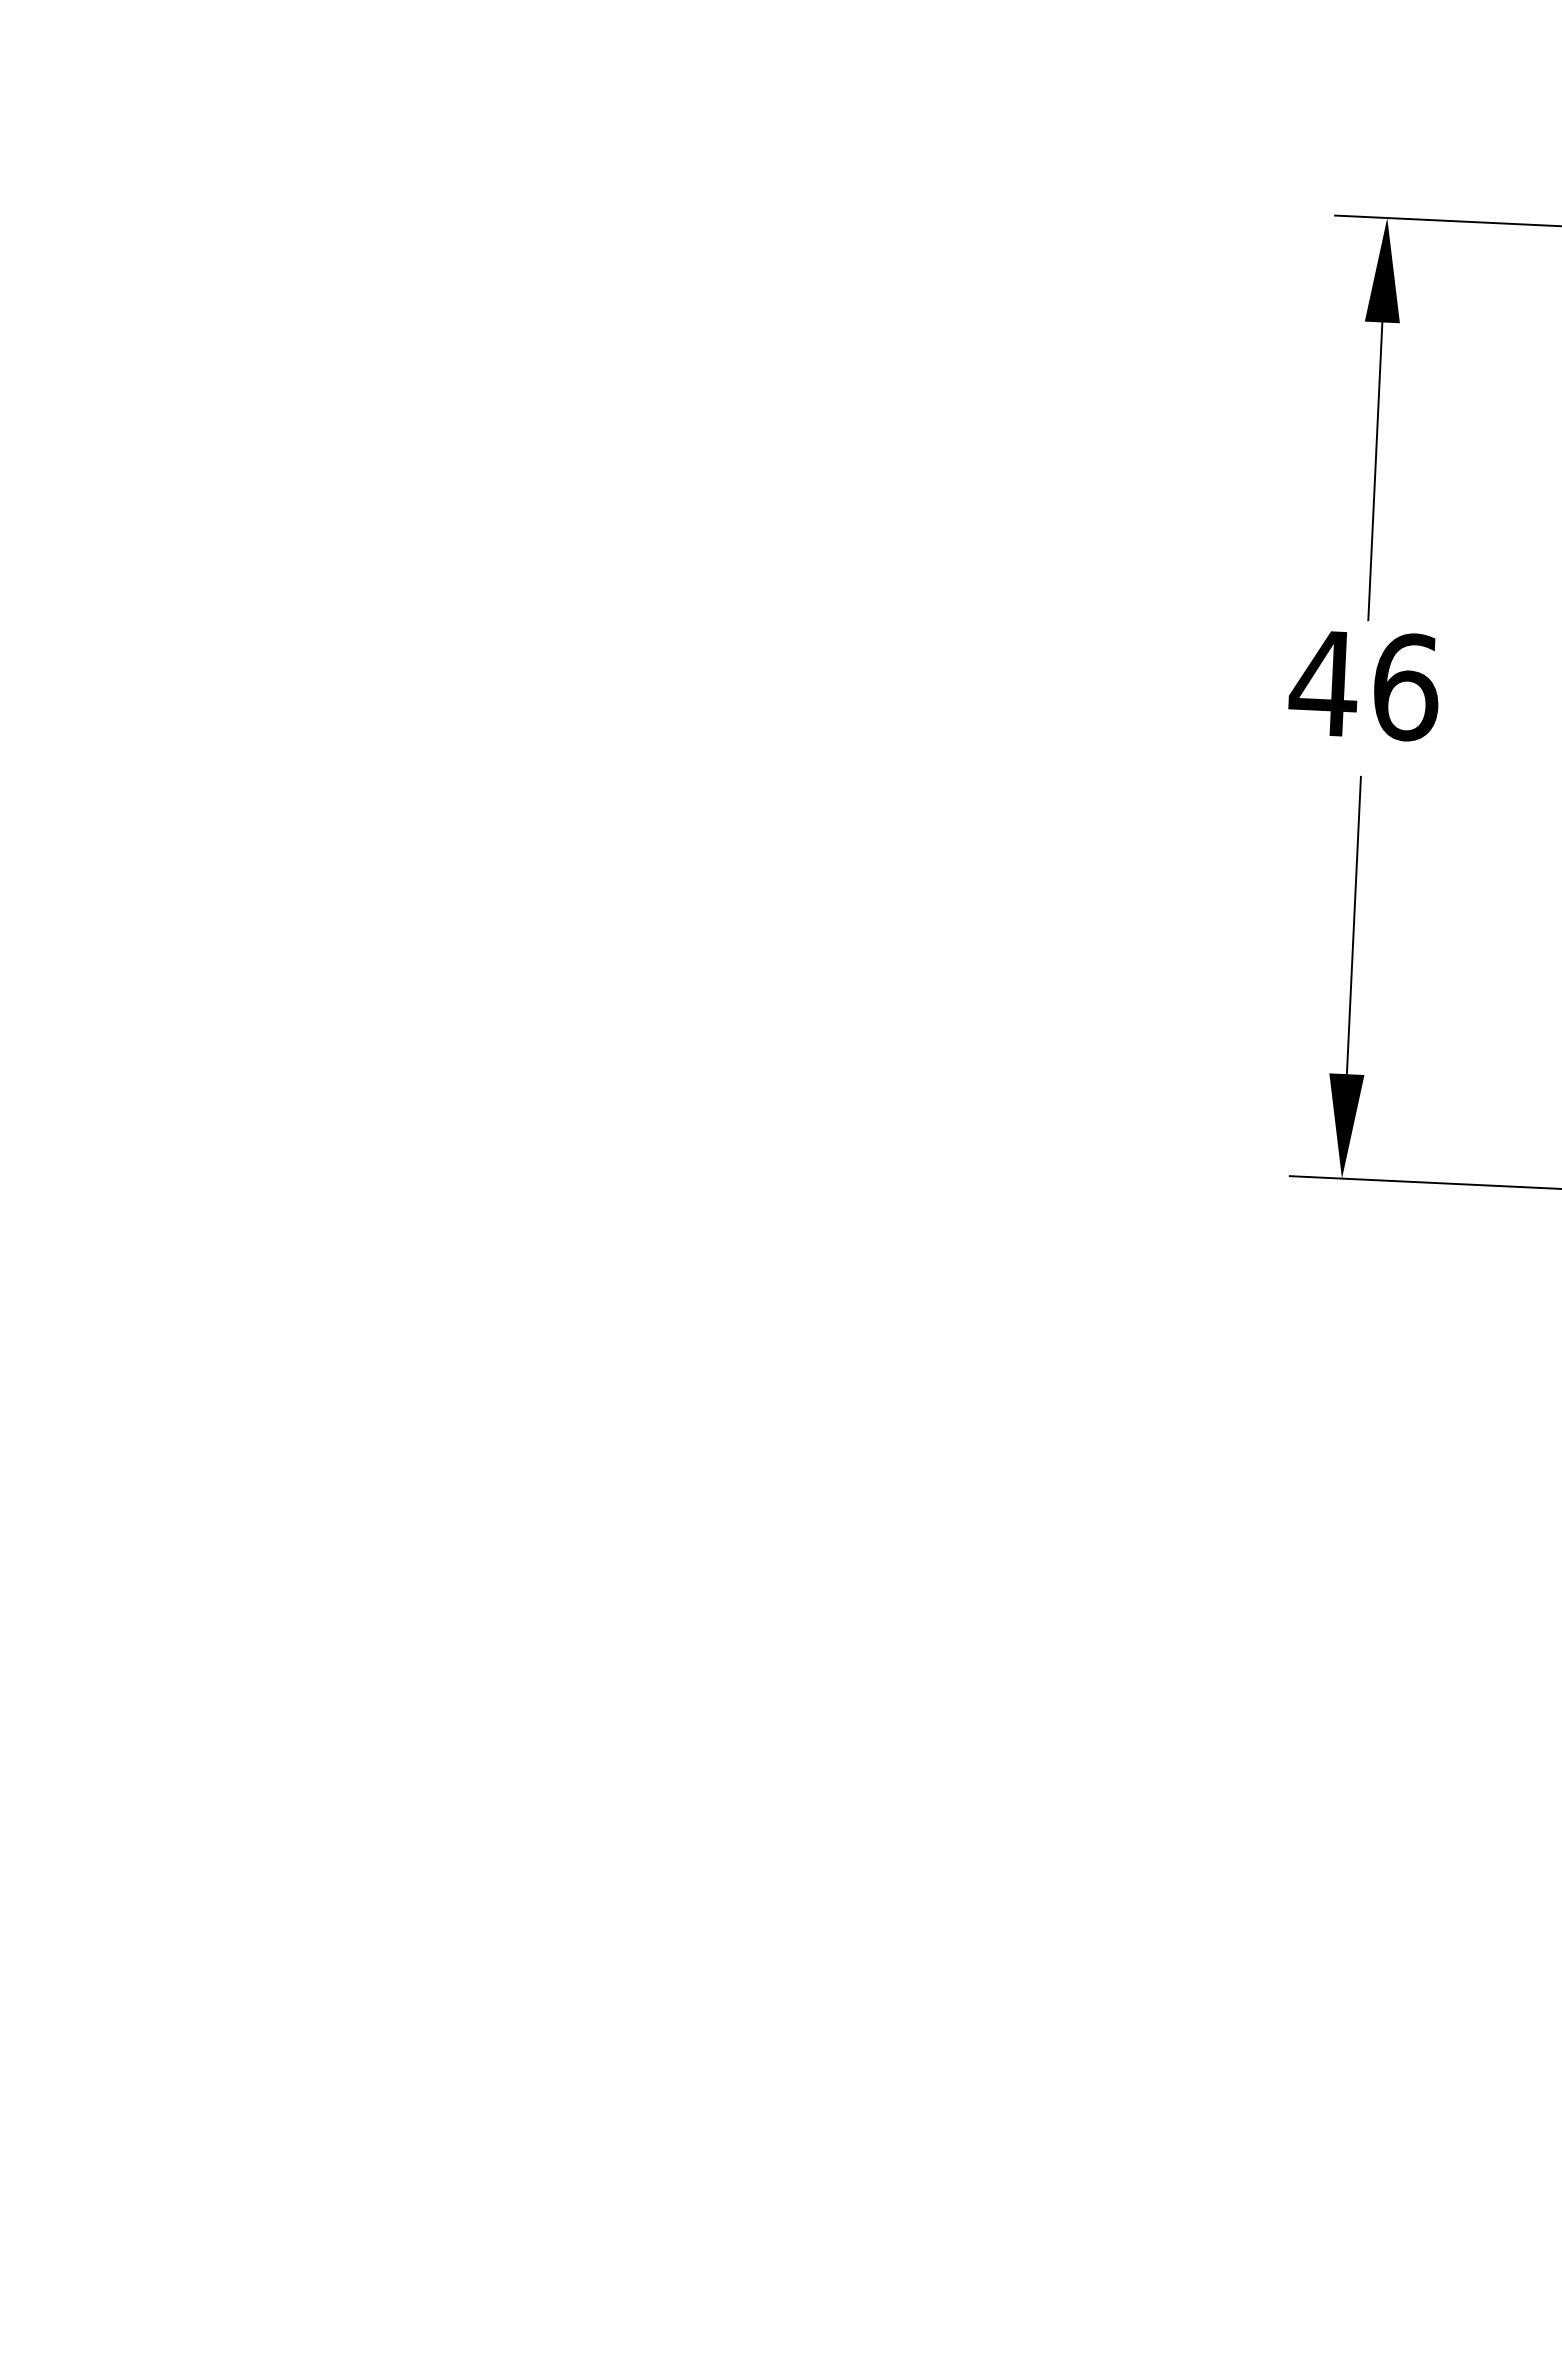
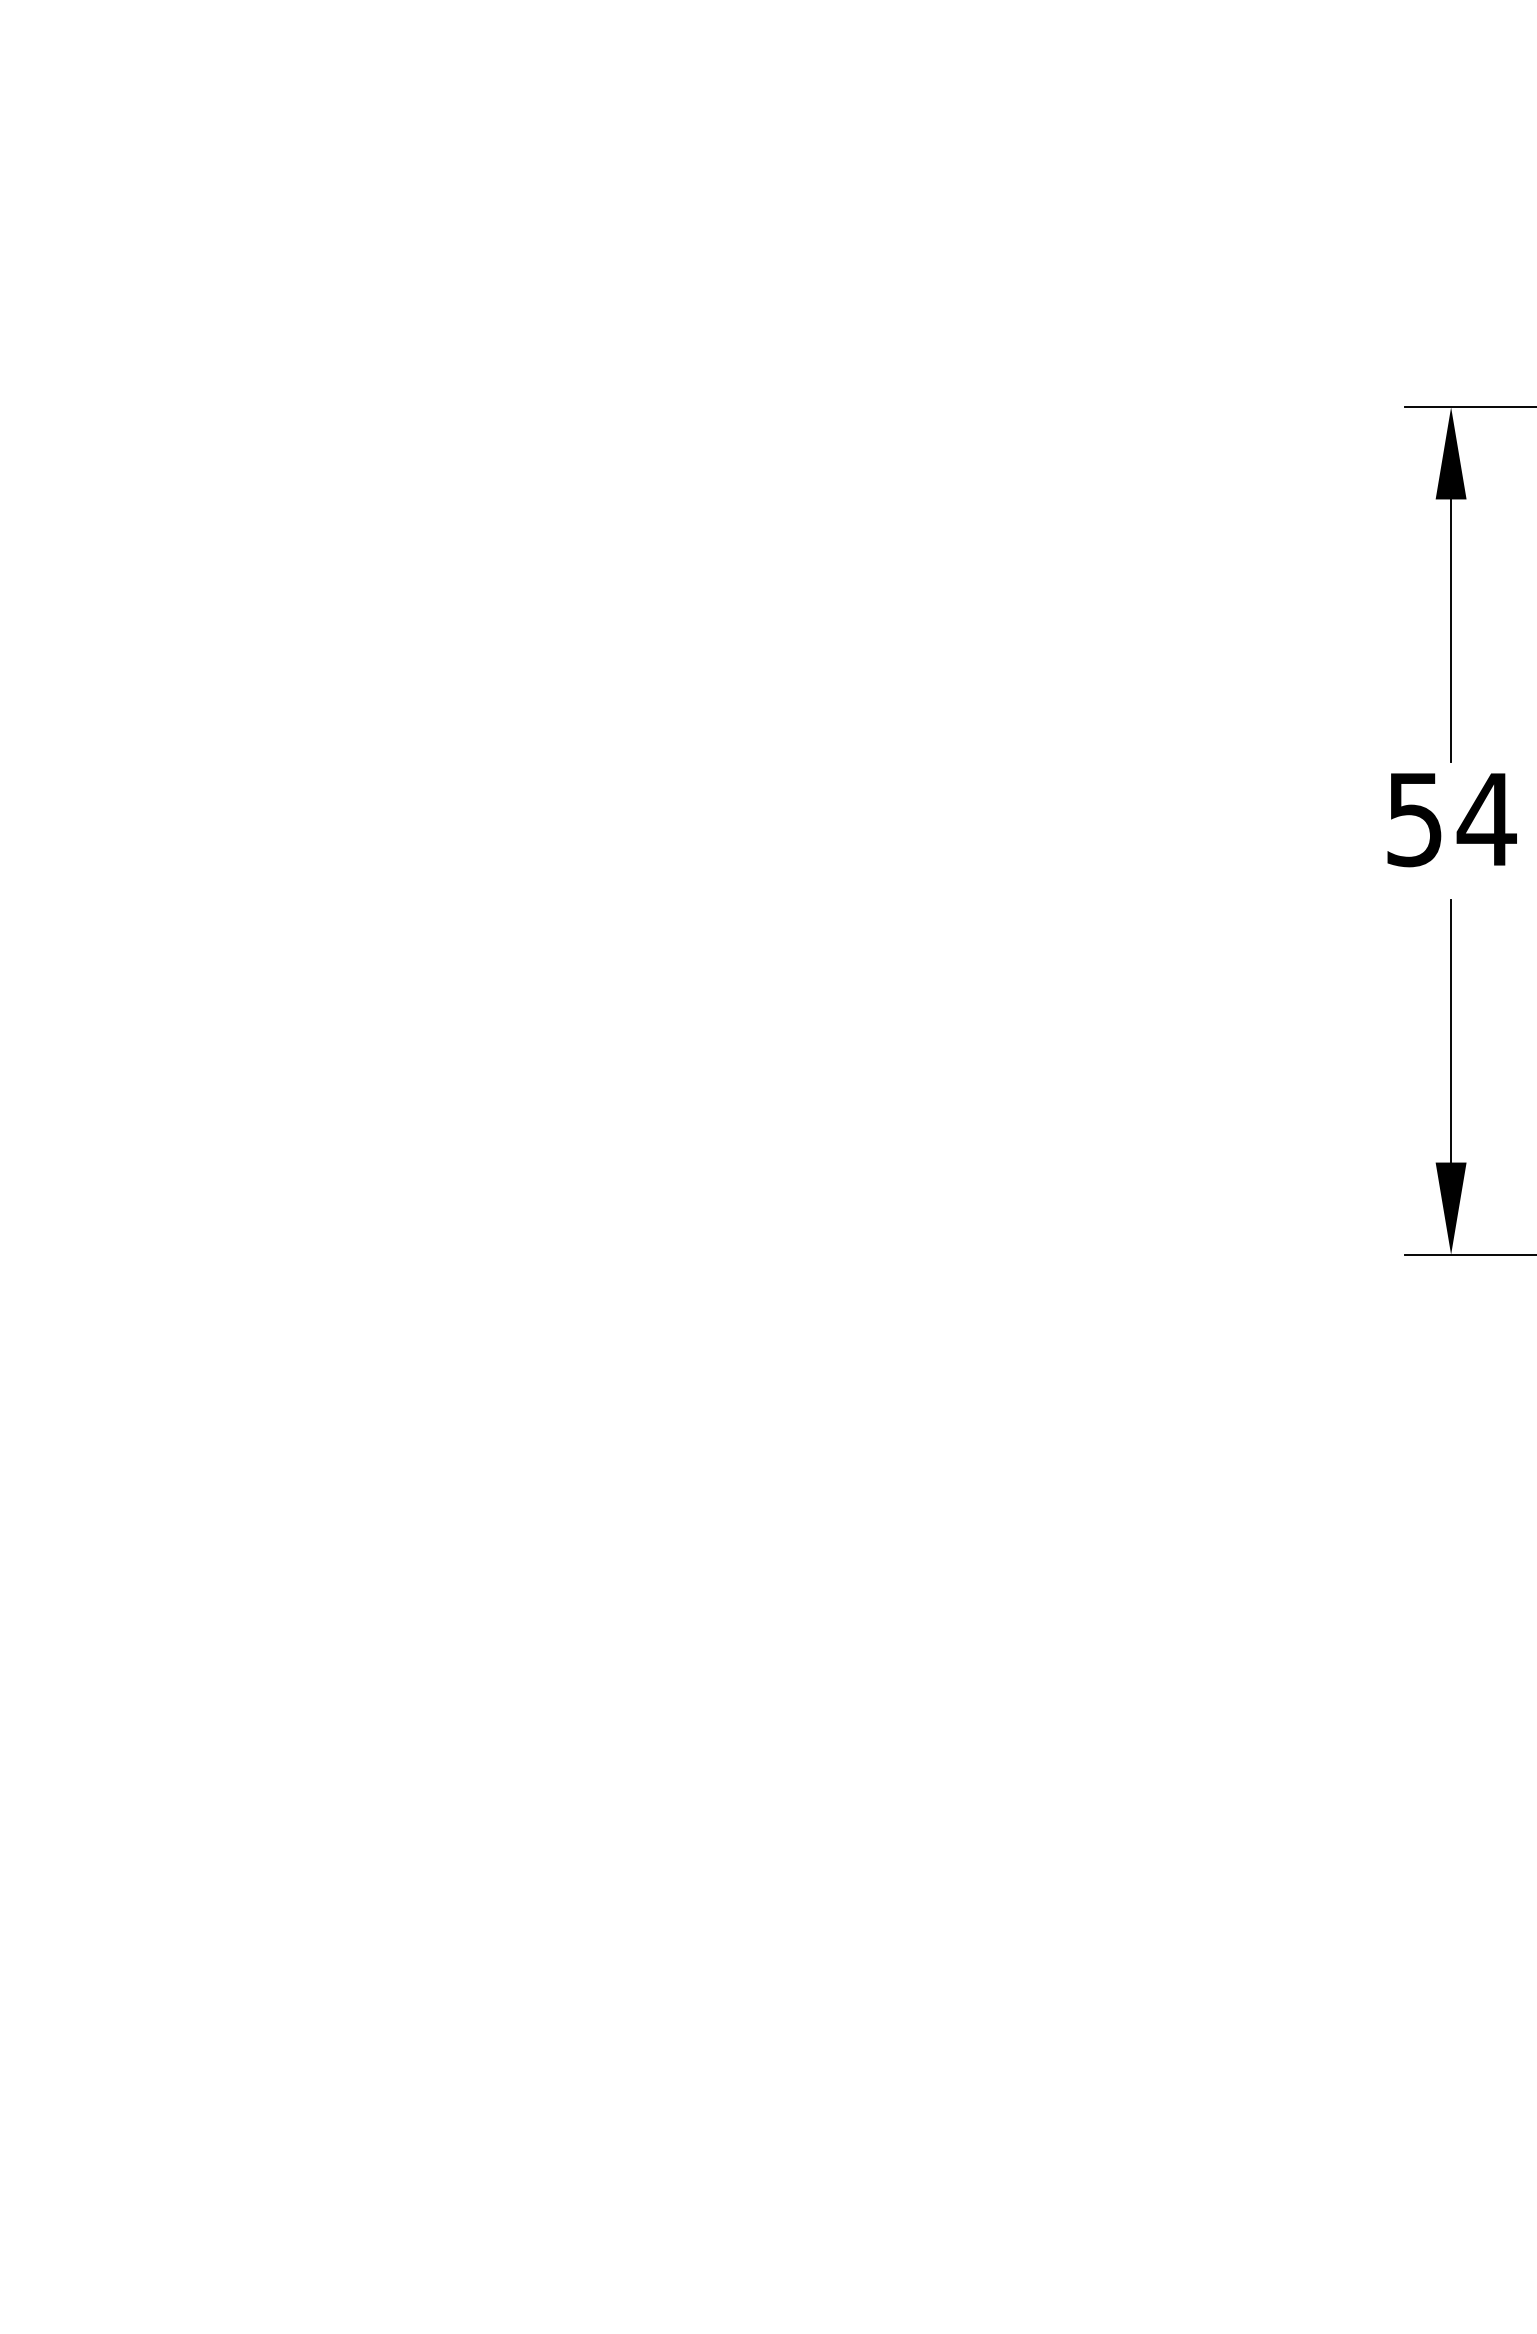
text: (1364, 685) -> (1450, 819), 46 -> 54

